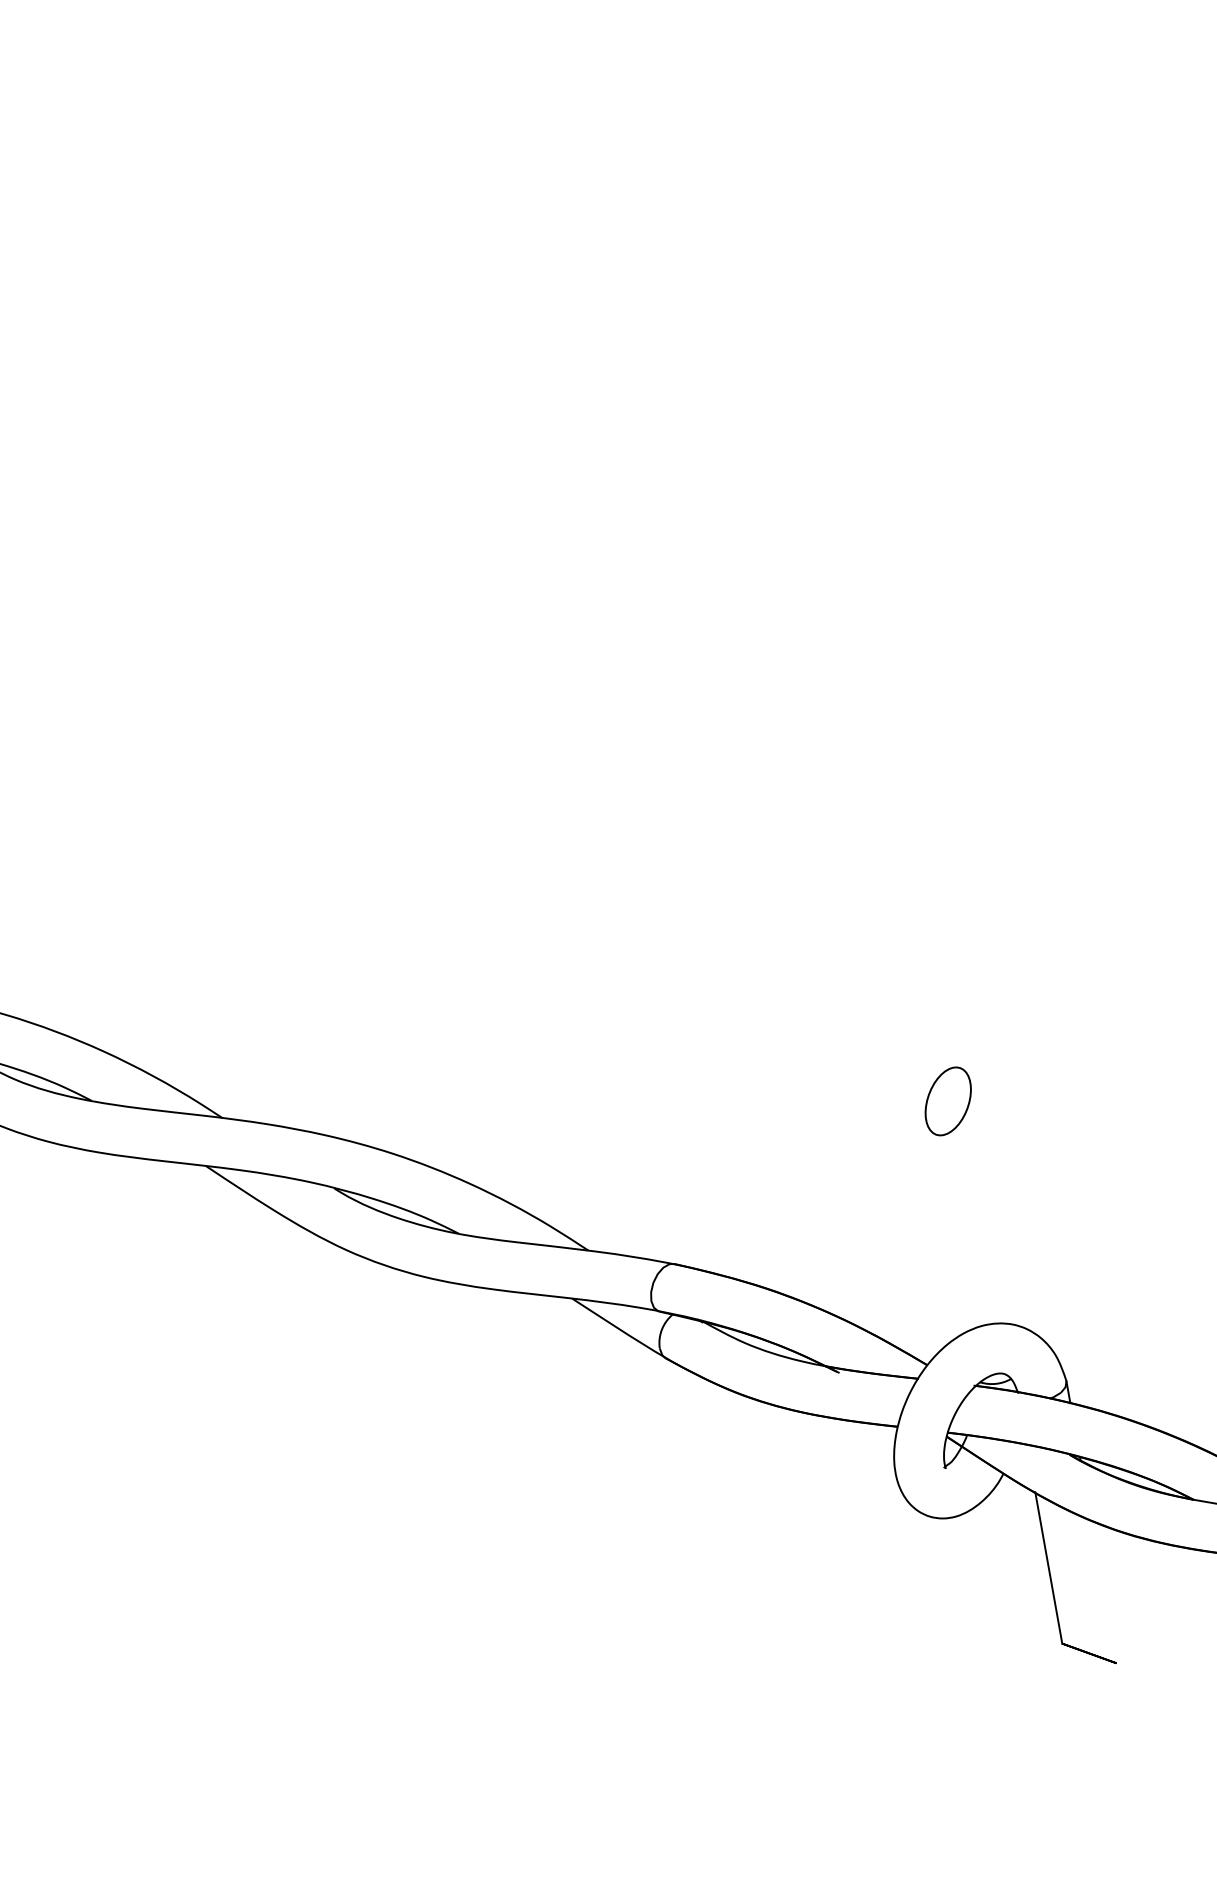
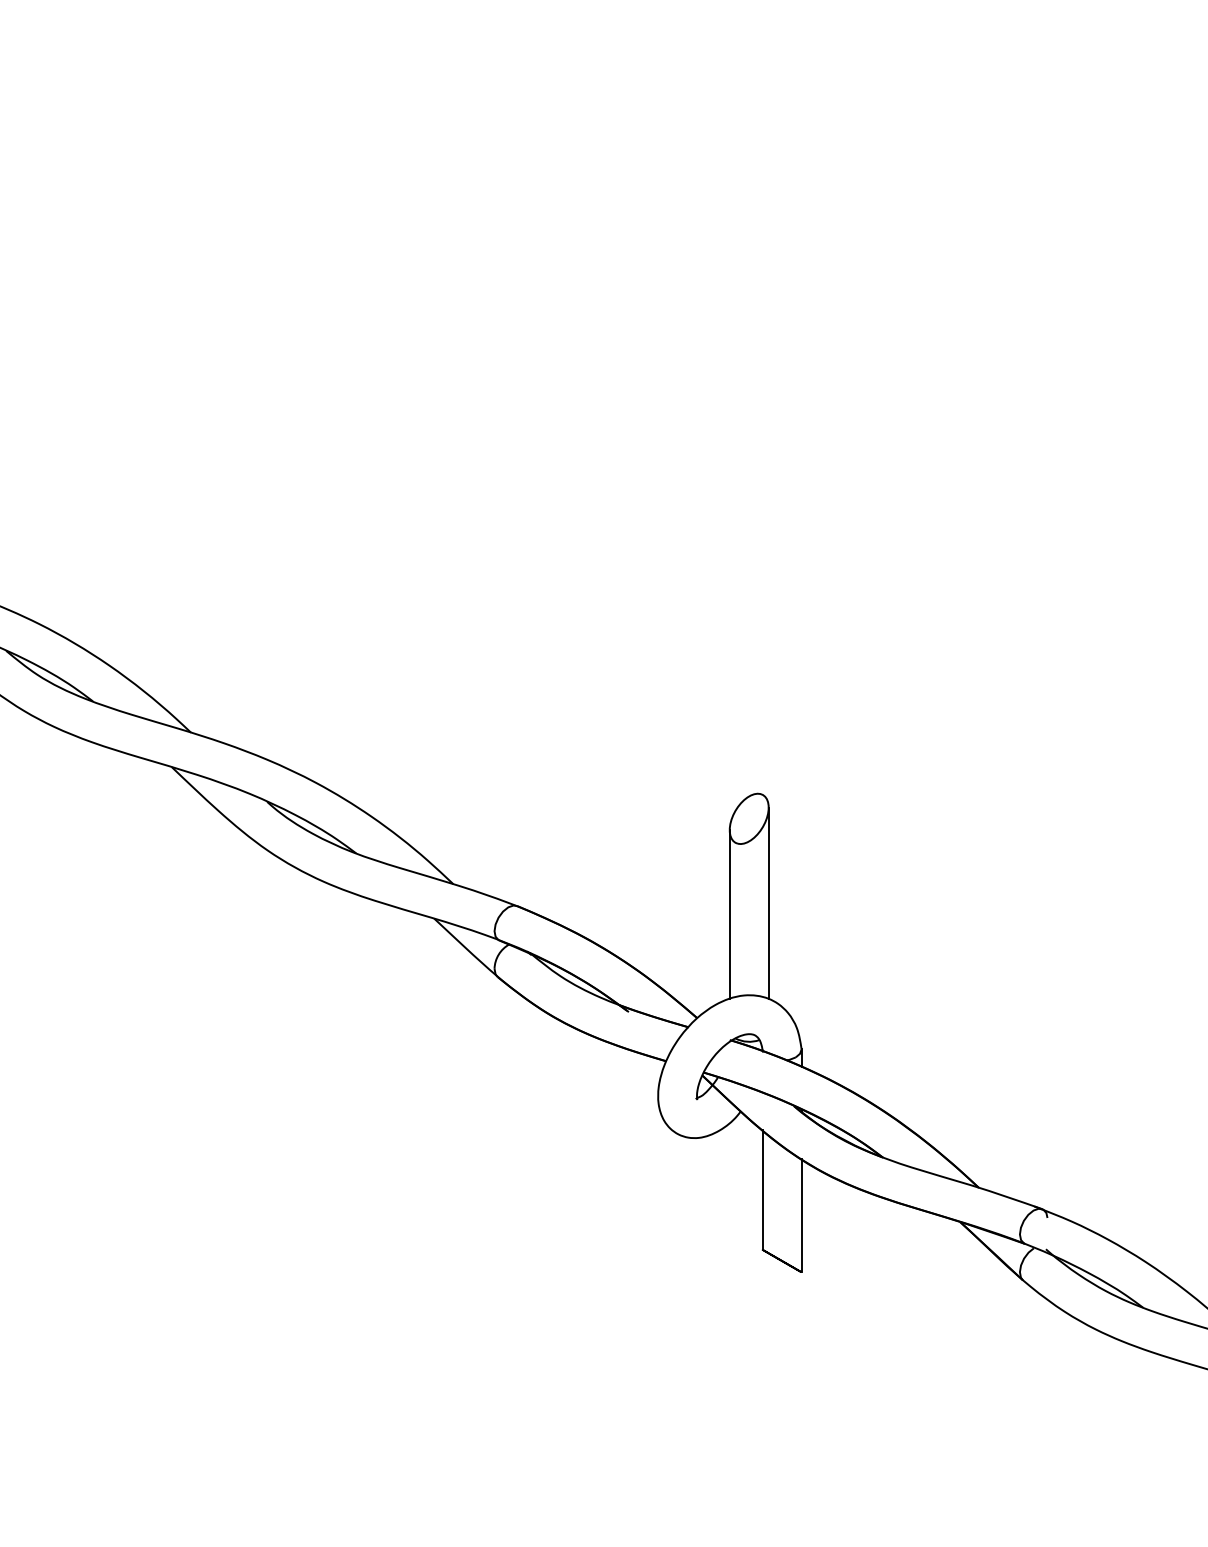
line: (991, 1202) -> (768, 902), added
line: (944, 1226) -> (729, 914), added
line: (1103, 1591) -> (801, 1215), added

